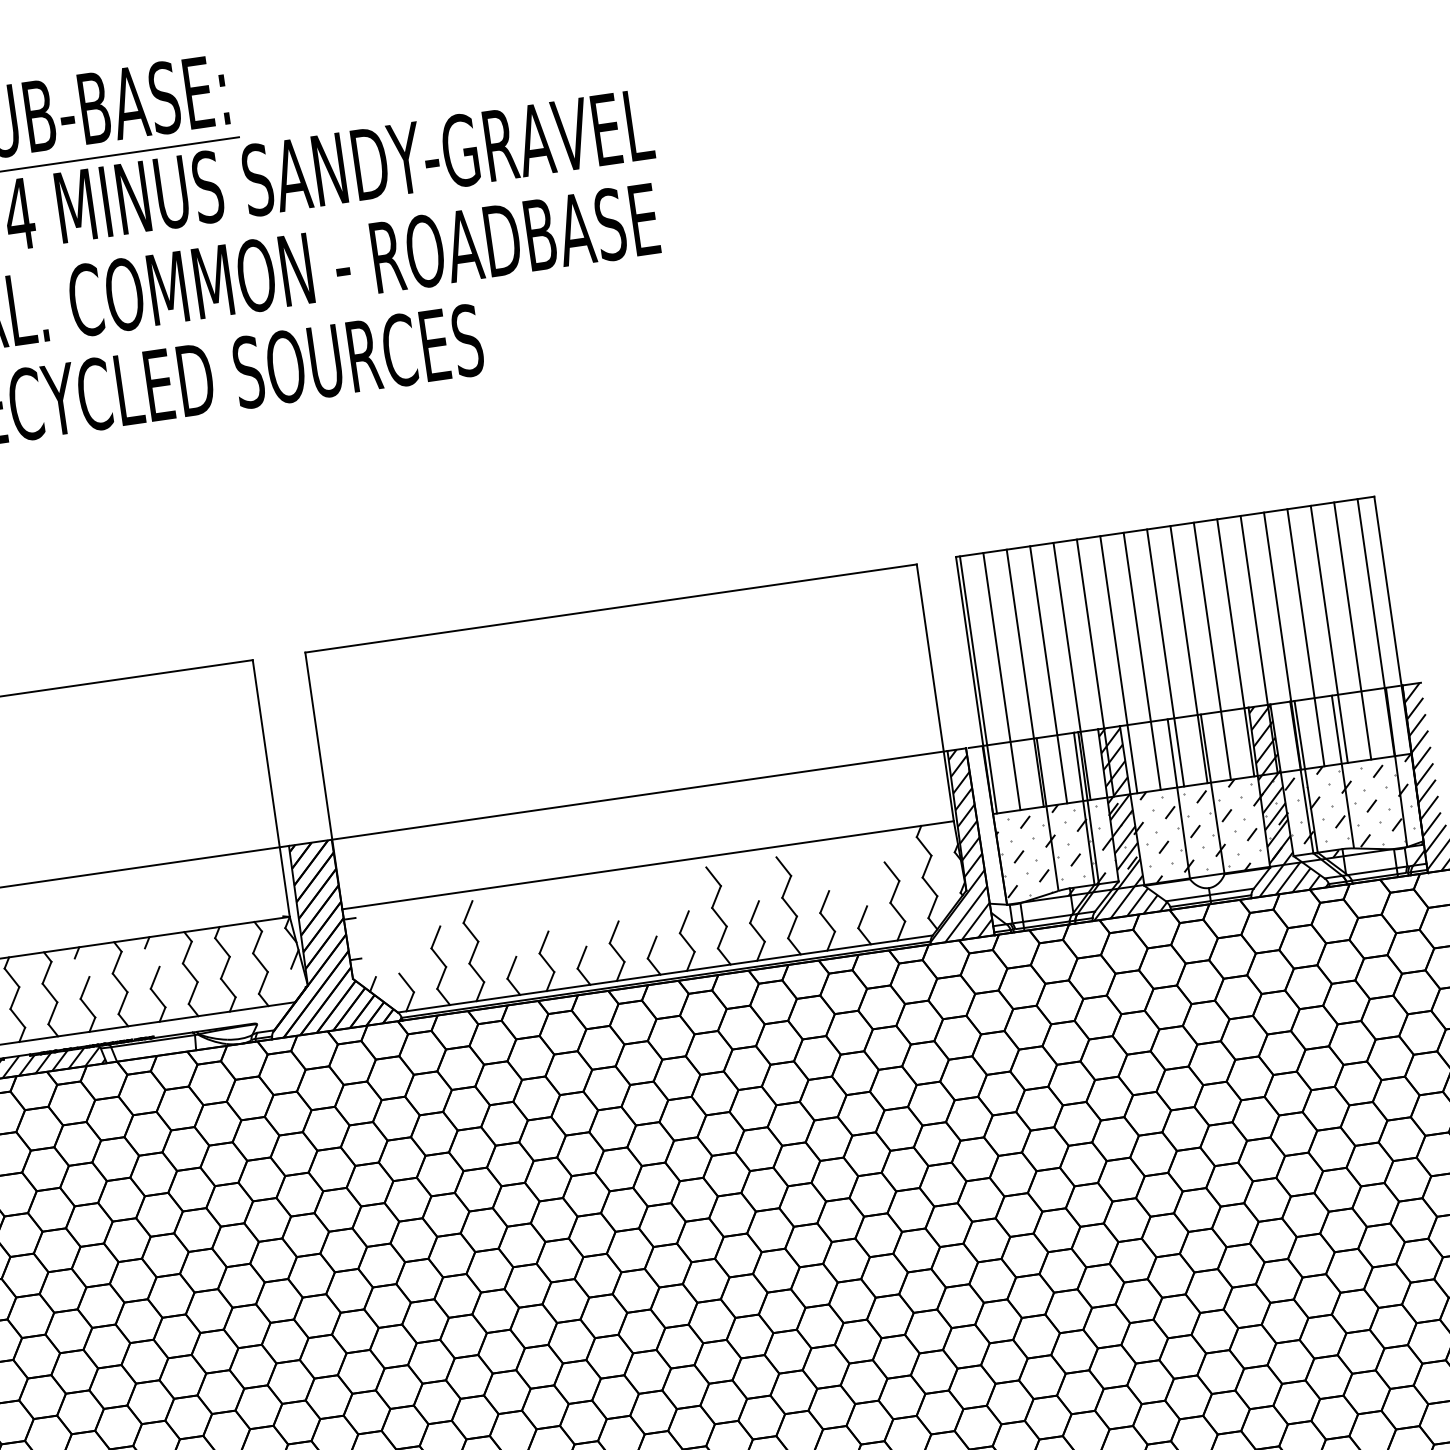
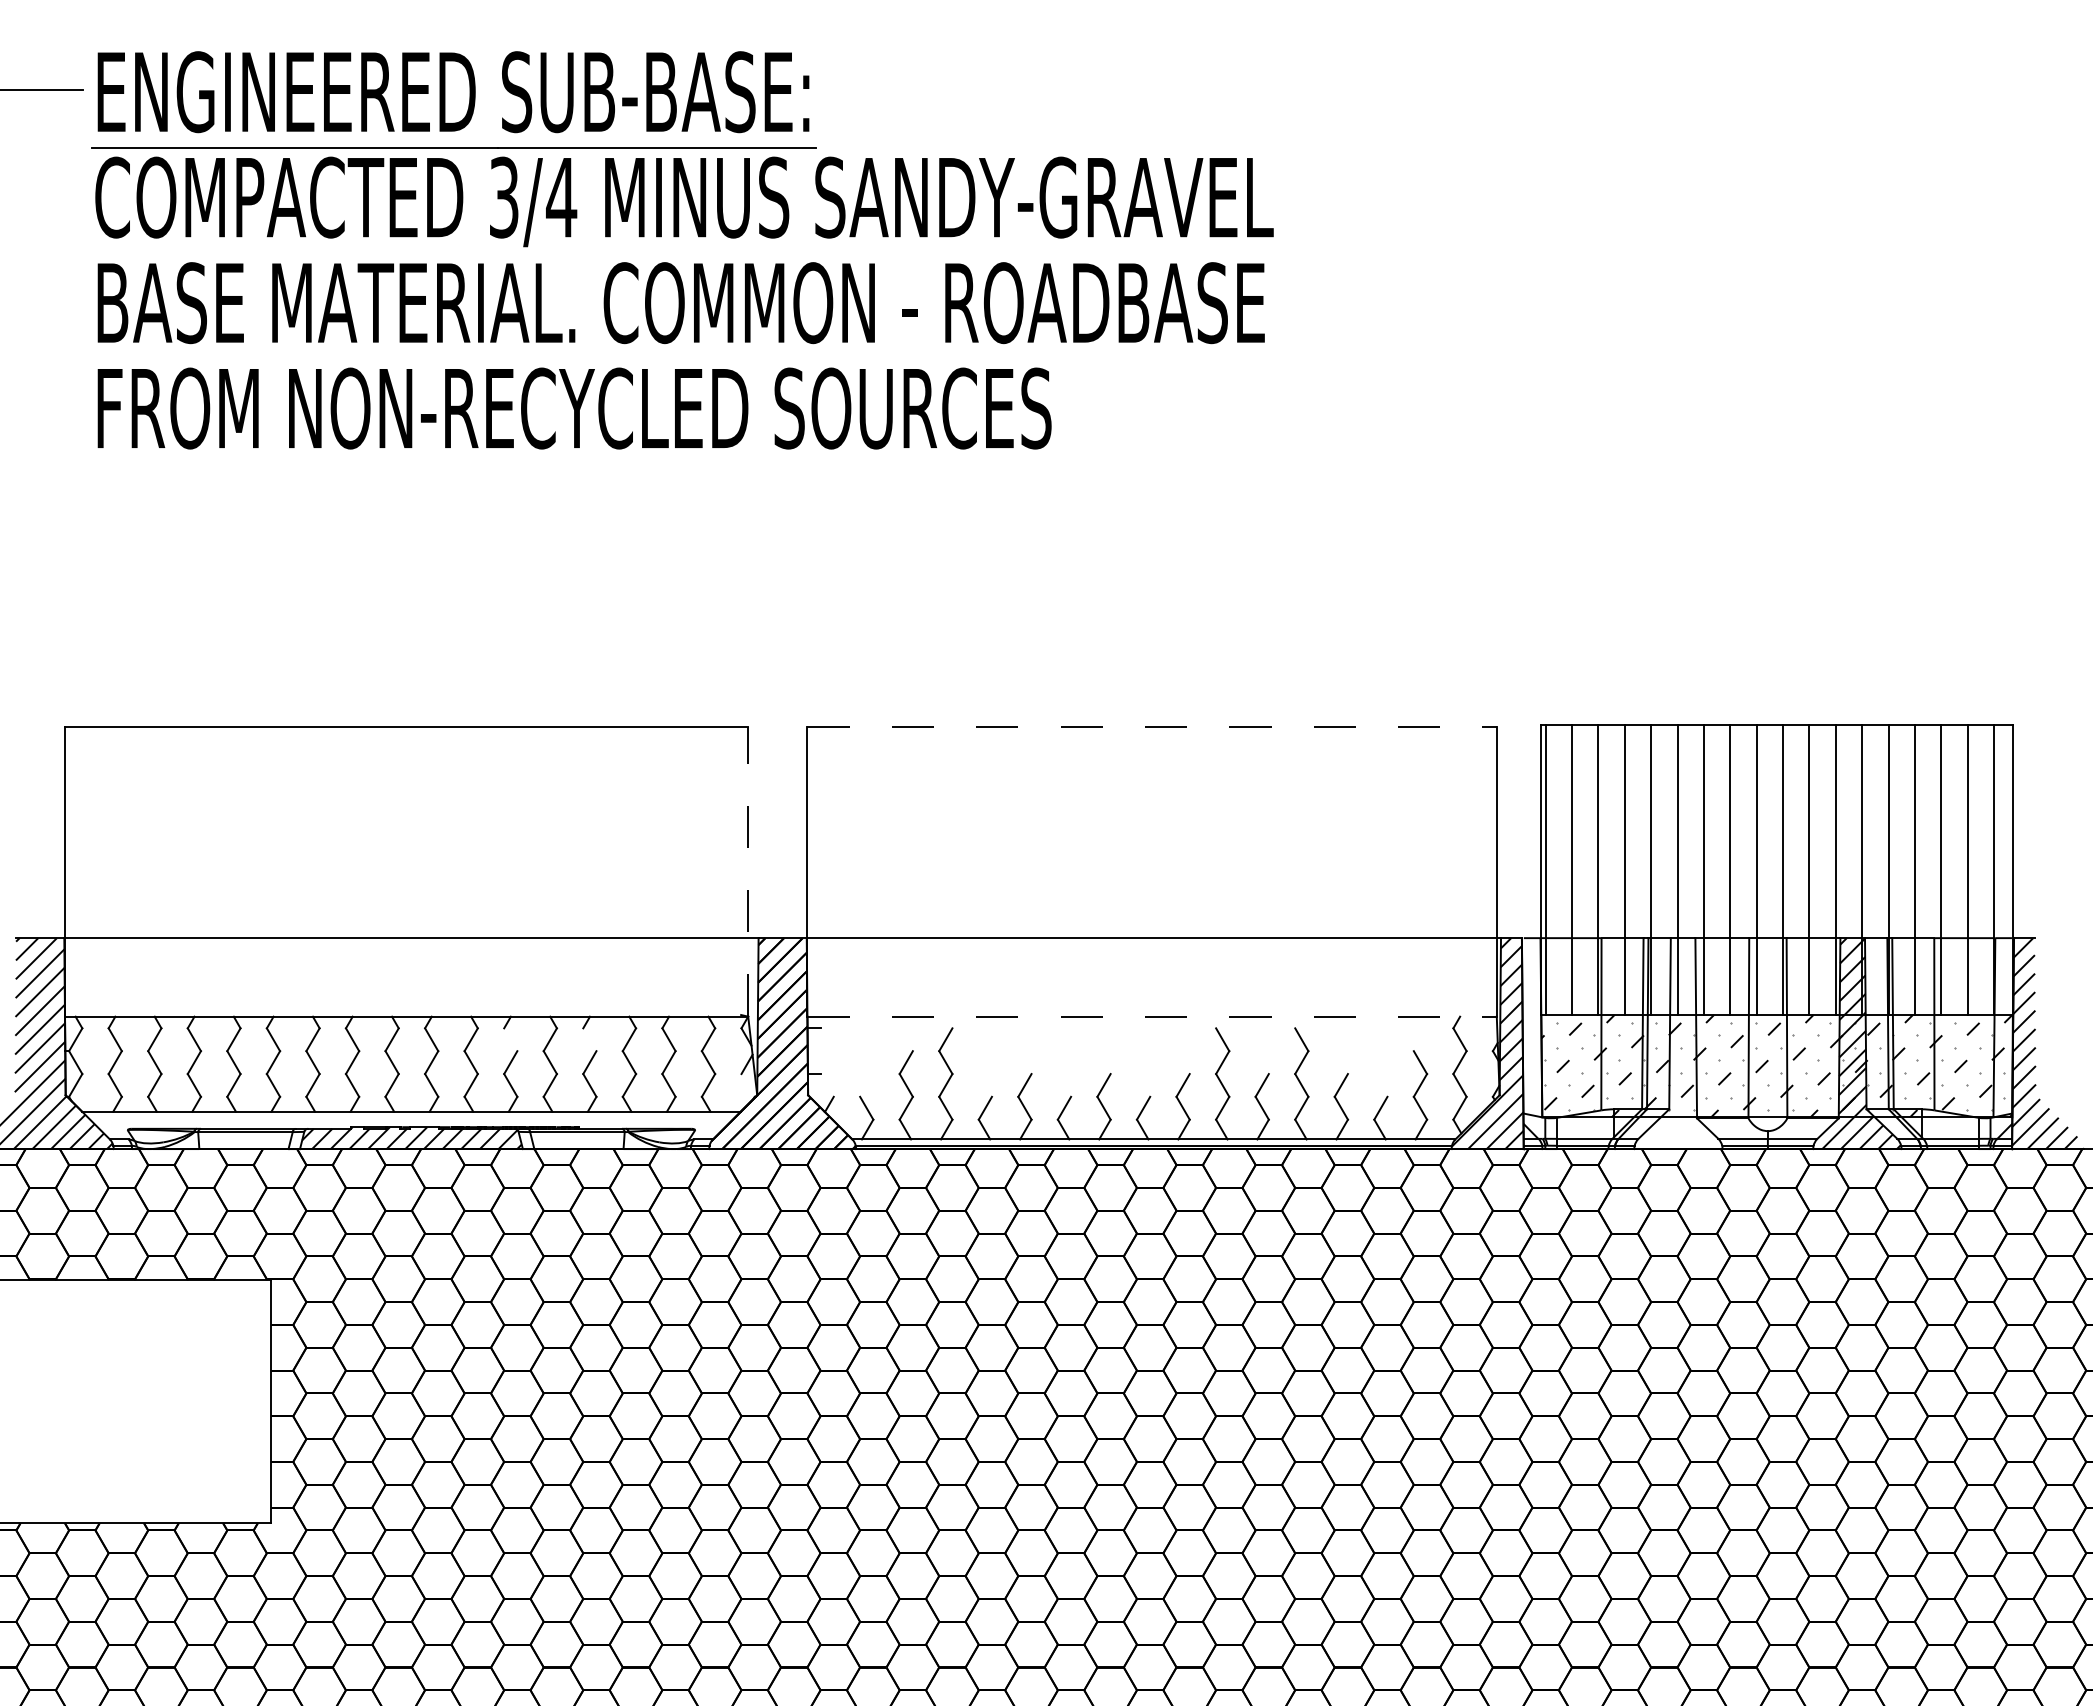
line: (611, 608) -> (1152, 727), solid -> dashed
line: (271, 788) -> (748, 871), solid -> dashed
hatch: (1117, 821) -> (1677, 1043), removed
line: (648, 865) -> (1152, 1016), solid -> dashed

